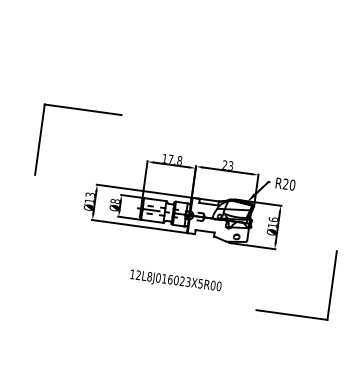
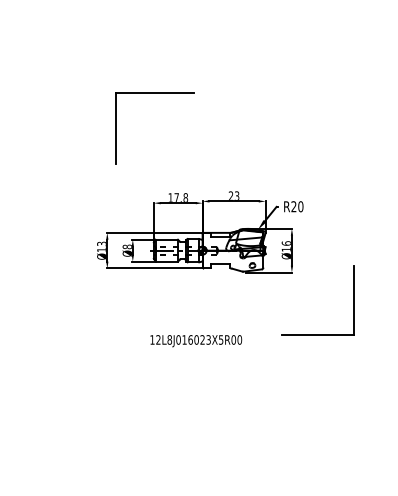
part: (82, 109) -> (154, 93), moved
text: (176, 282) -> (196, 341), moved

